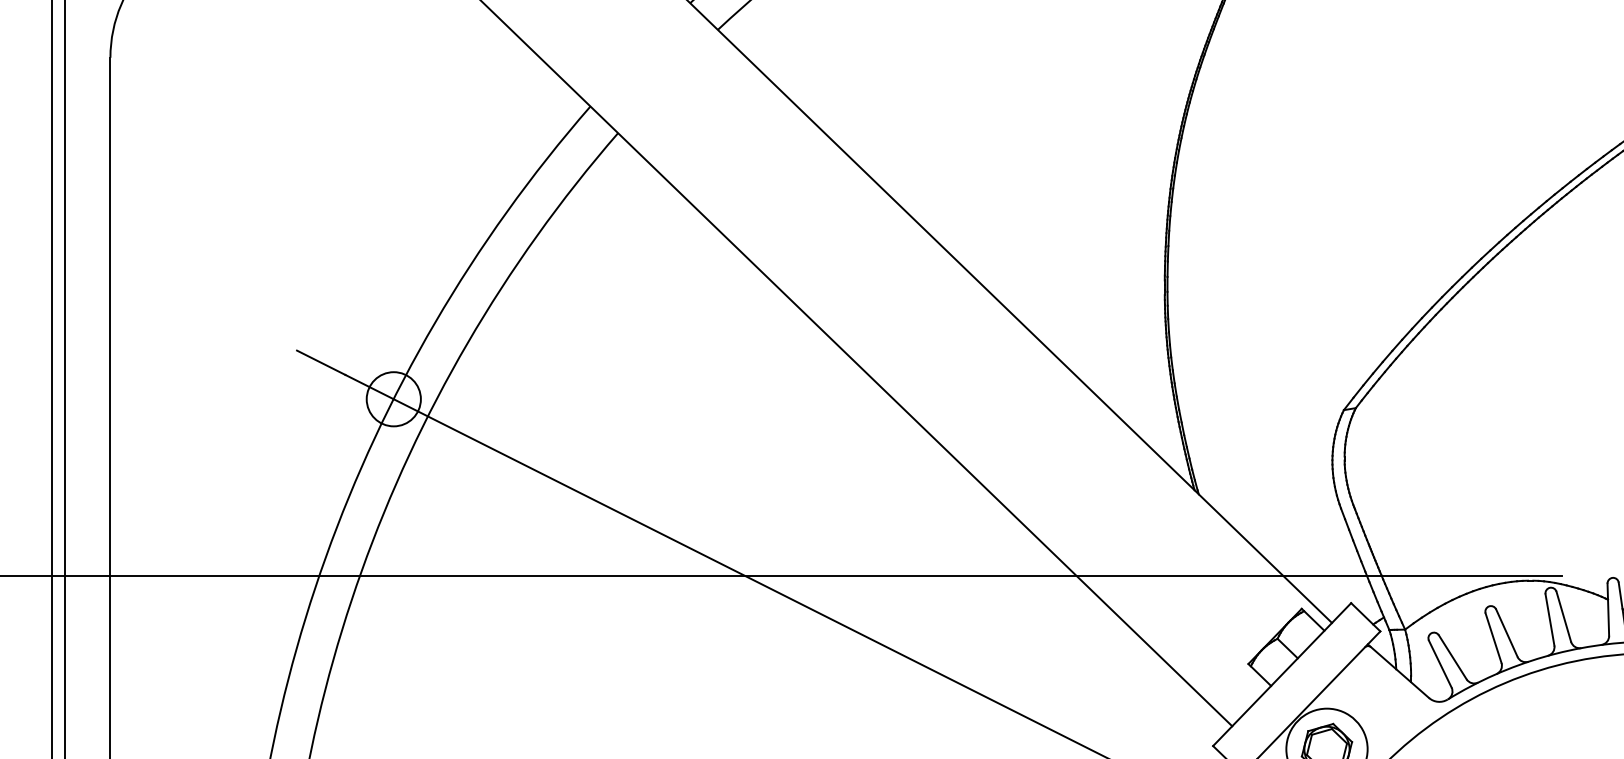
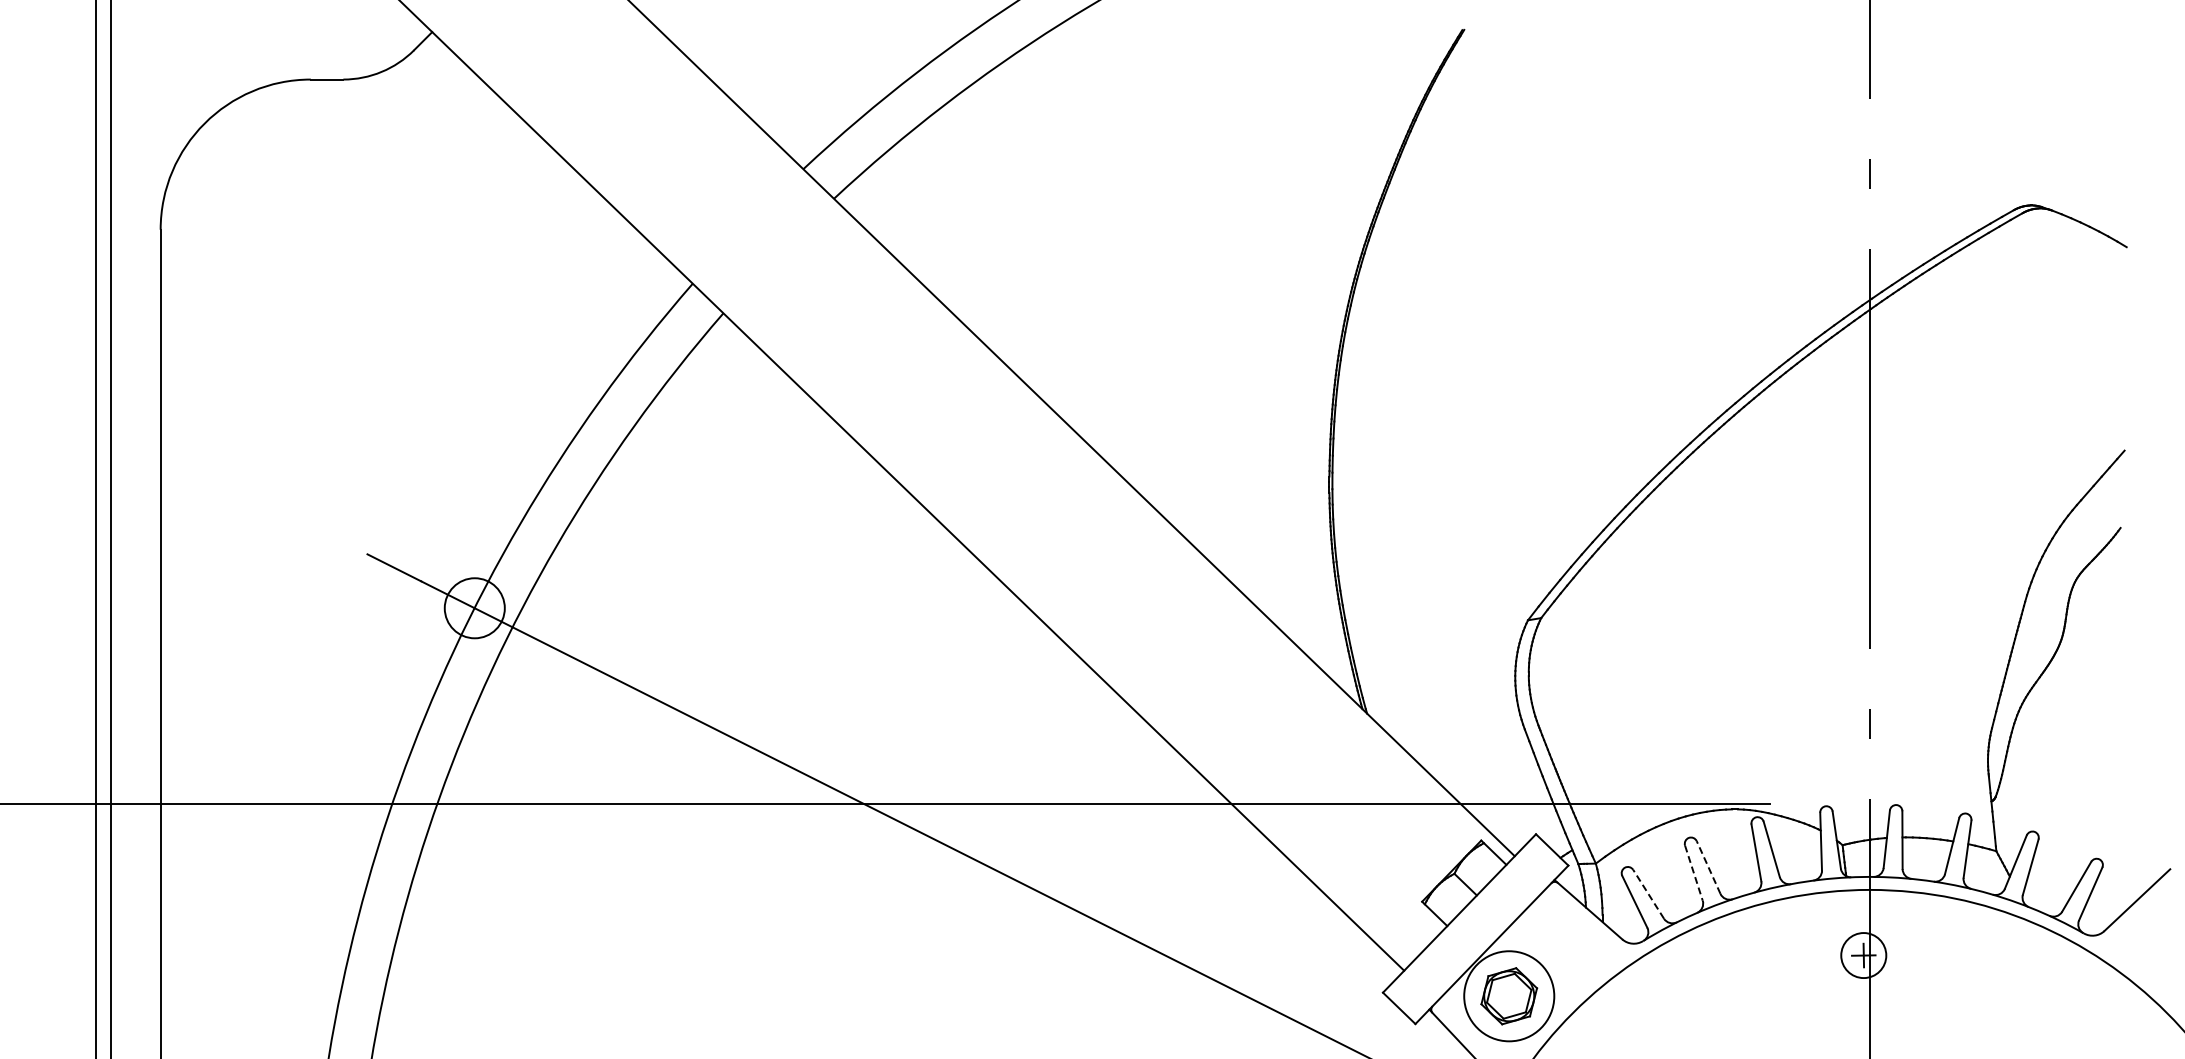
line: (1506, 633) -> (1708, 867), solid -> dashed
line: (1493, 638) -> (1693, 873), solid -> dashed
line: (1452, 657) -> (1648, 894), solid -> dashed

